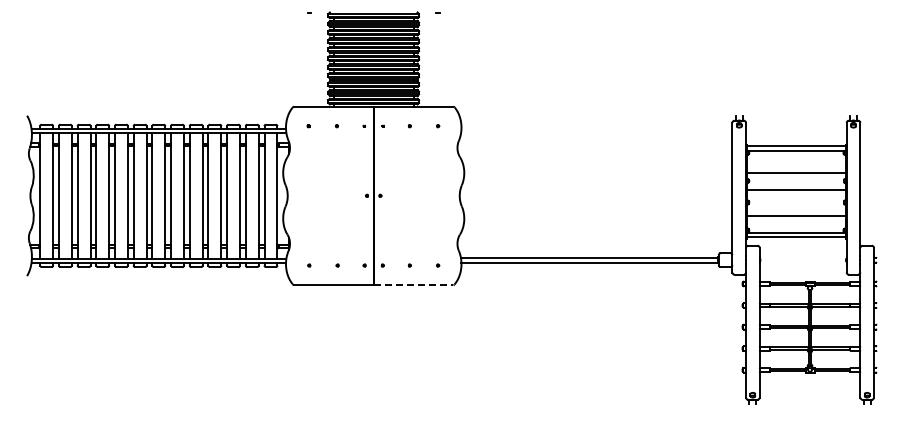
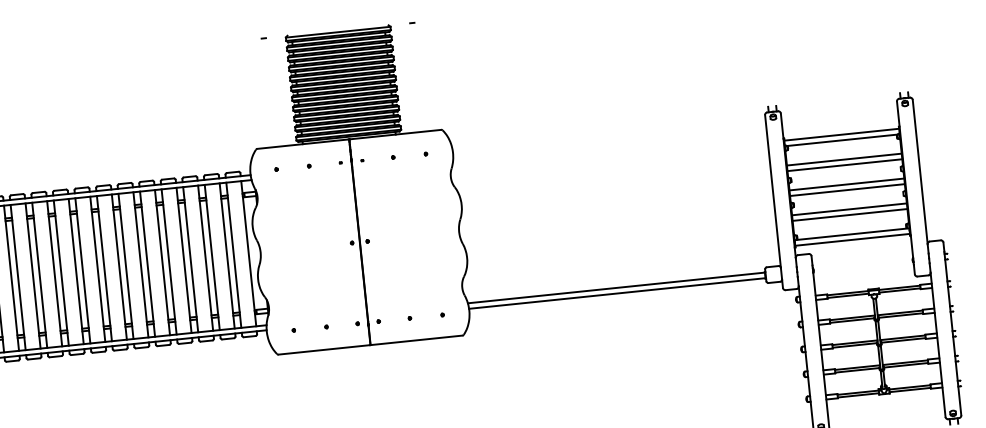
line: (796, 167) -> (844, 159), added
line: (796, 194) -> (847, 190), added
line: (796, 211) -> (849, 209), added
line: (413, 285) -> (416, 340), dashed -> solid

